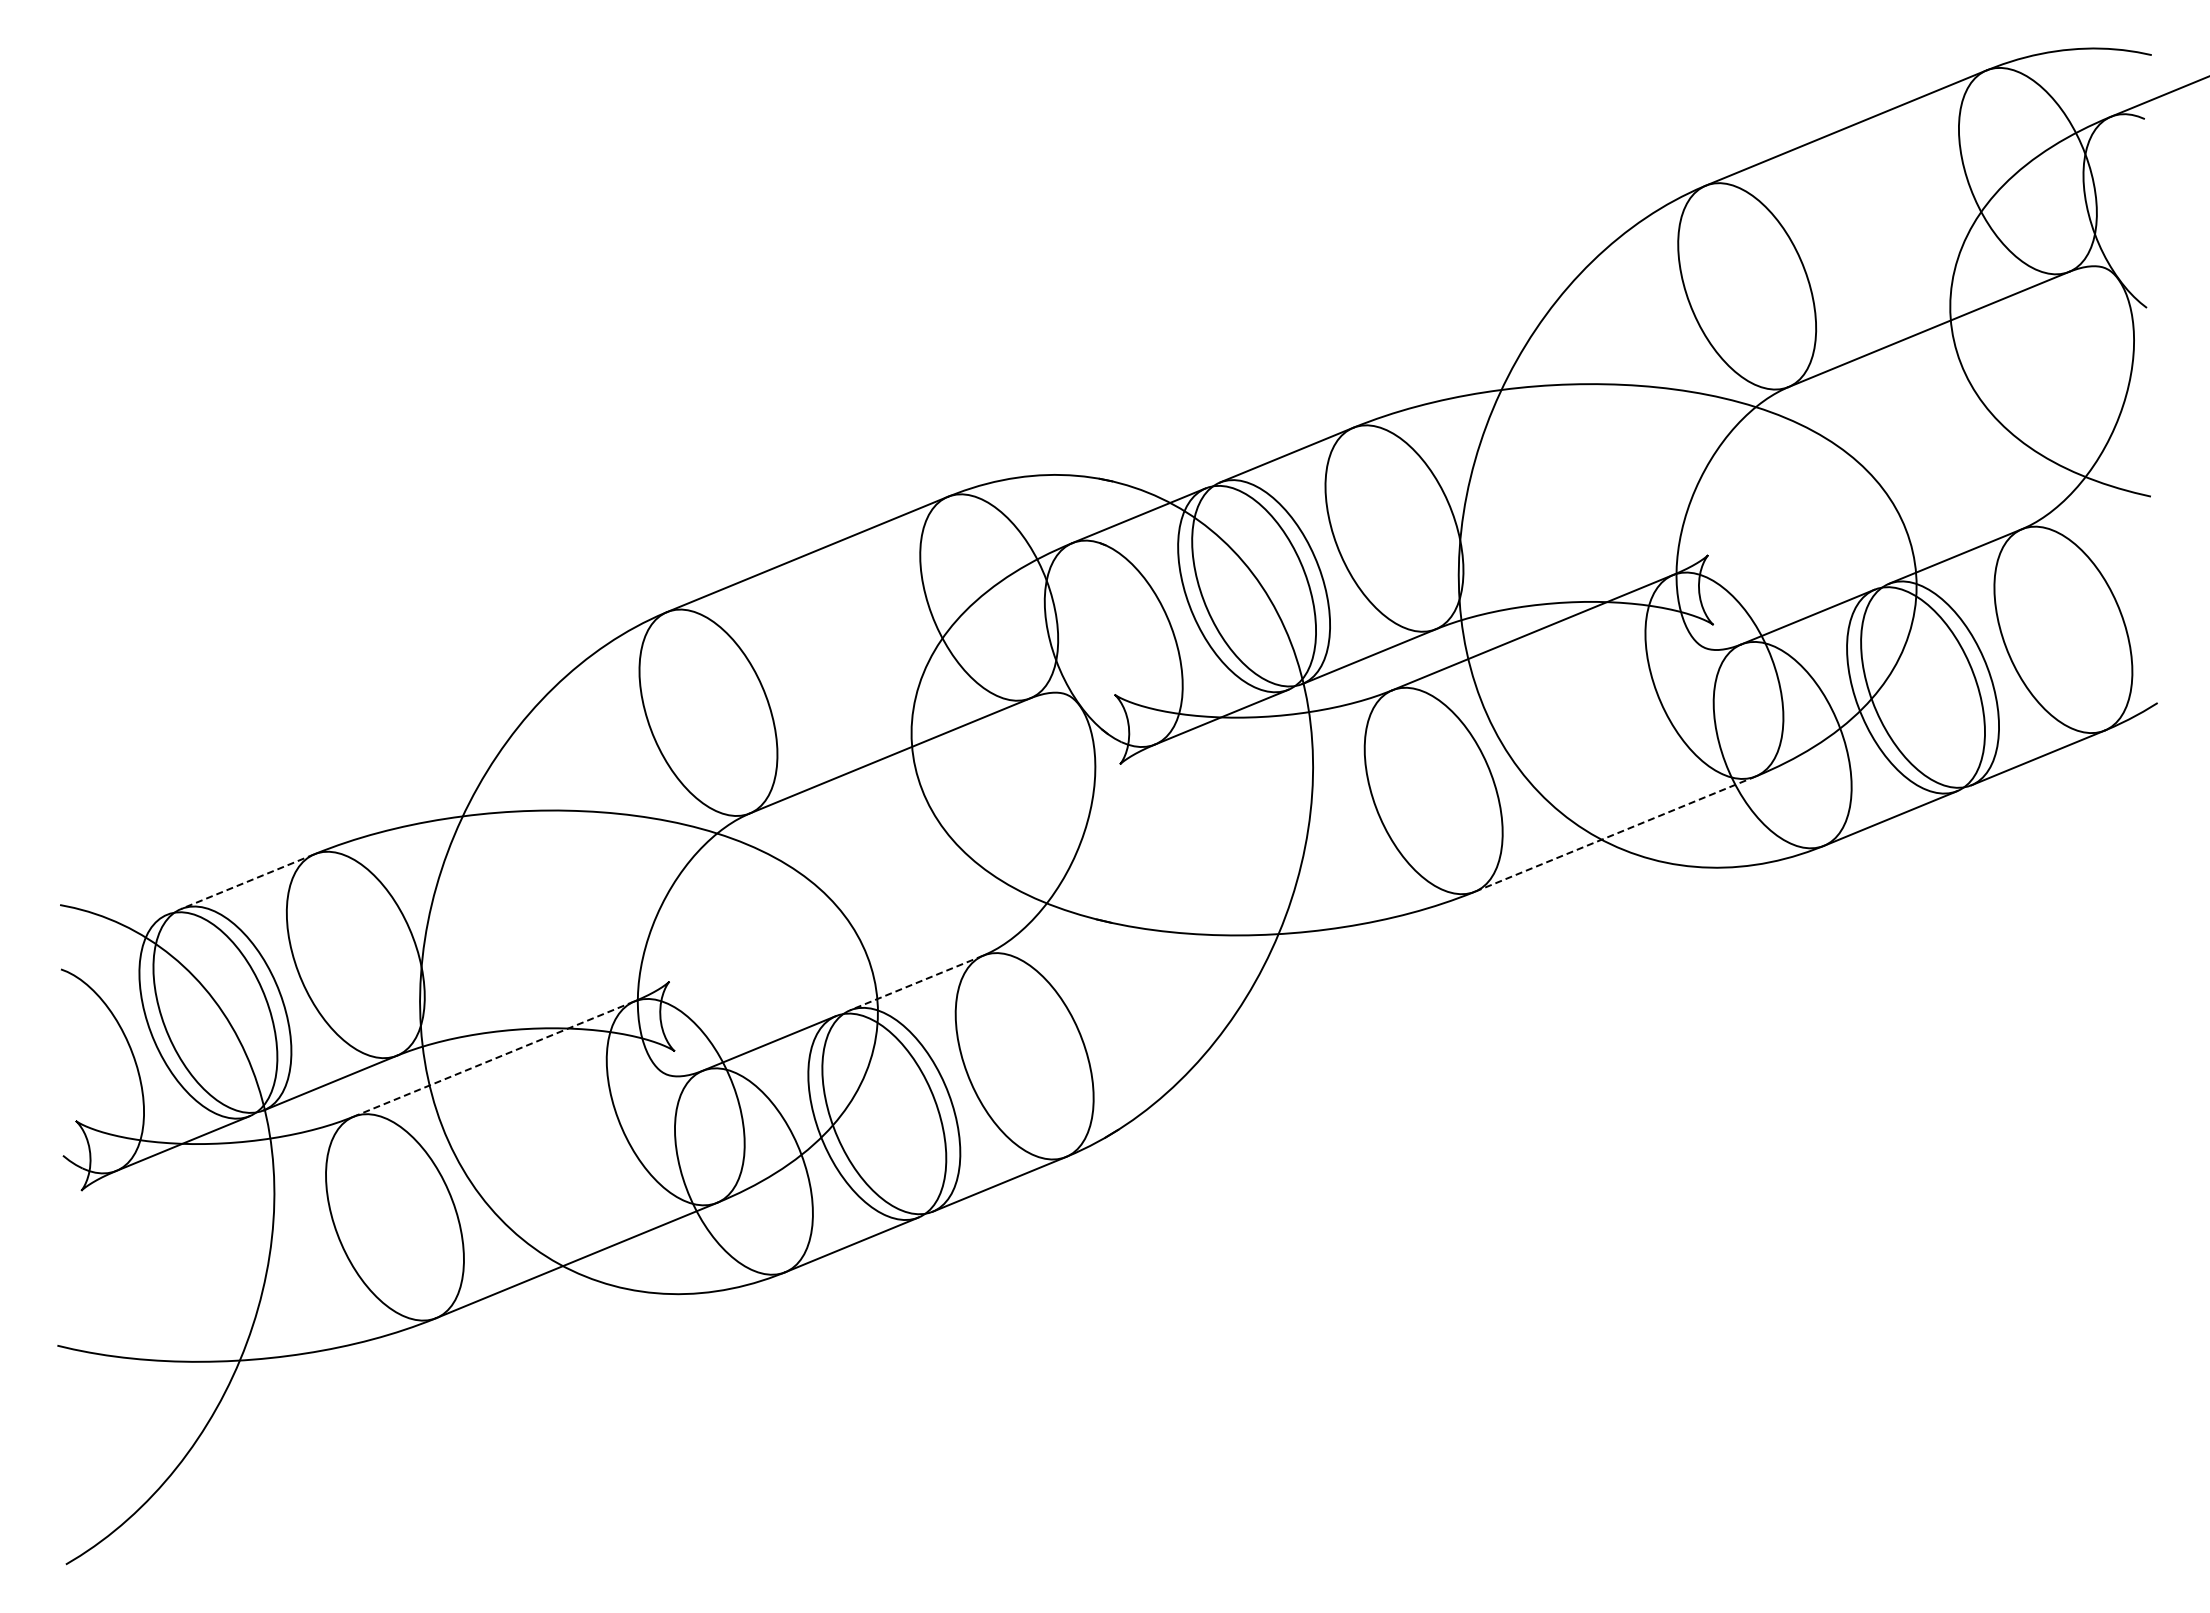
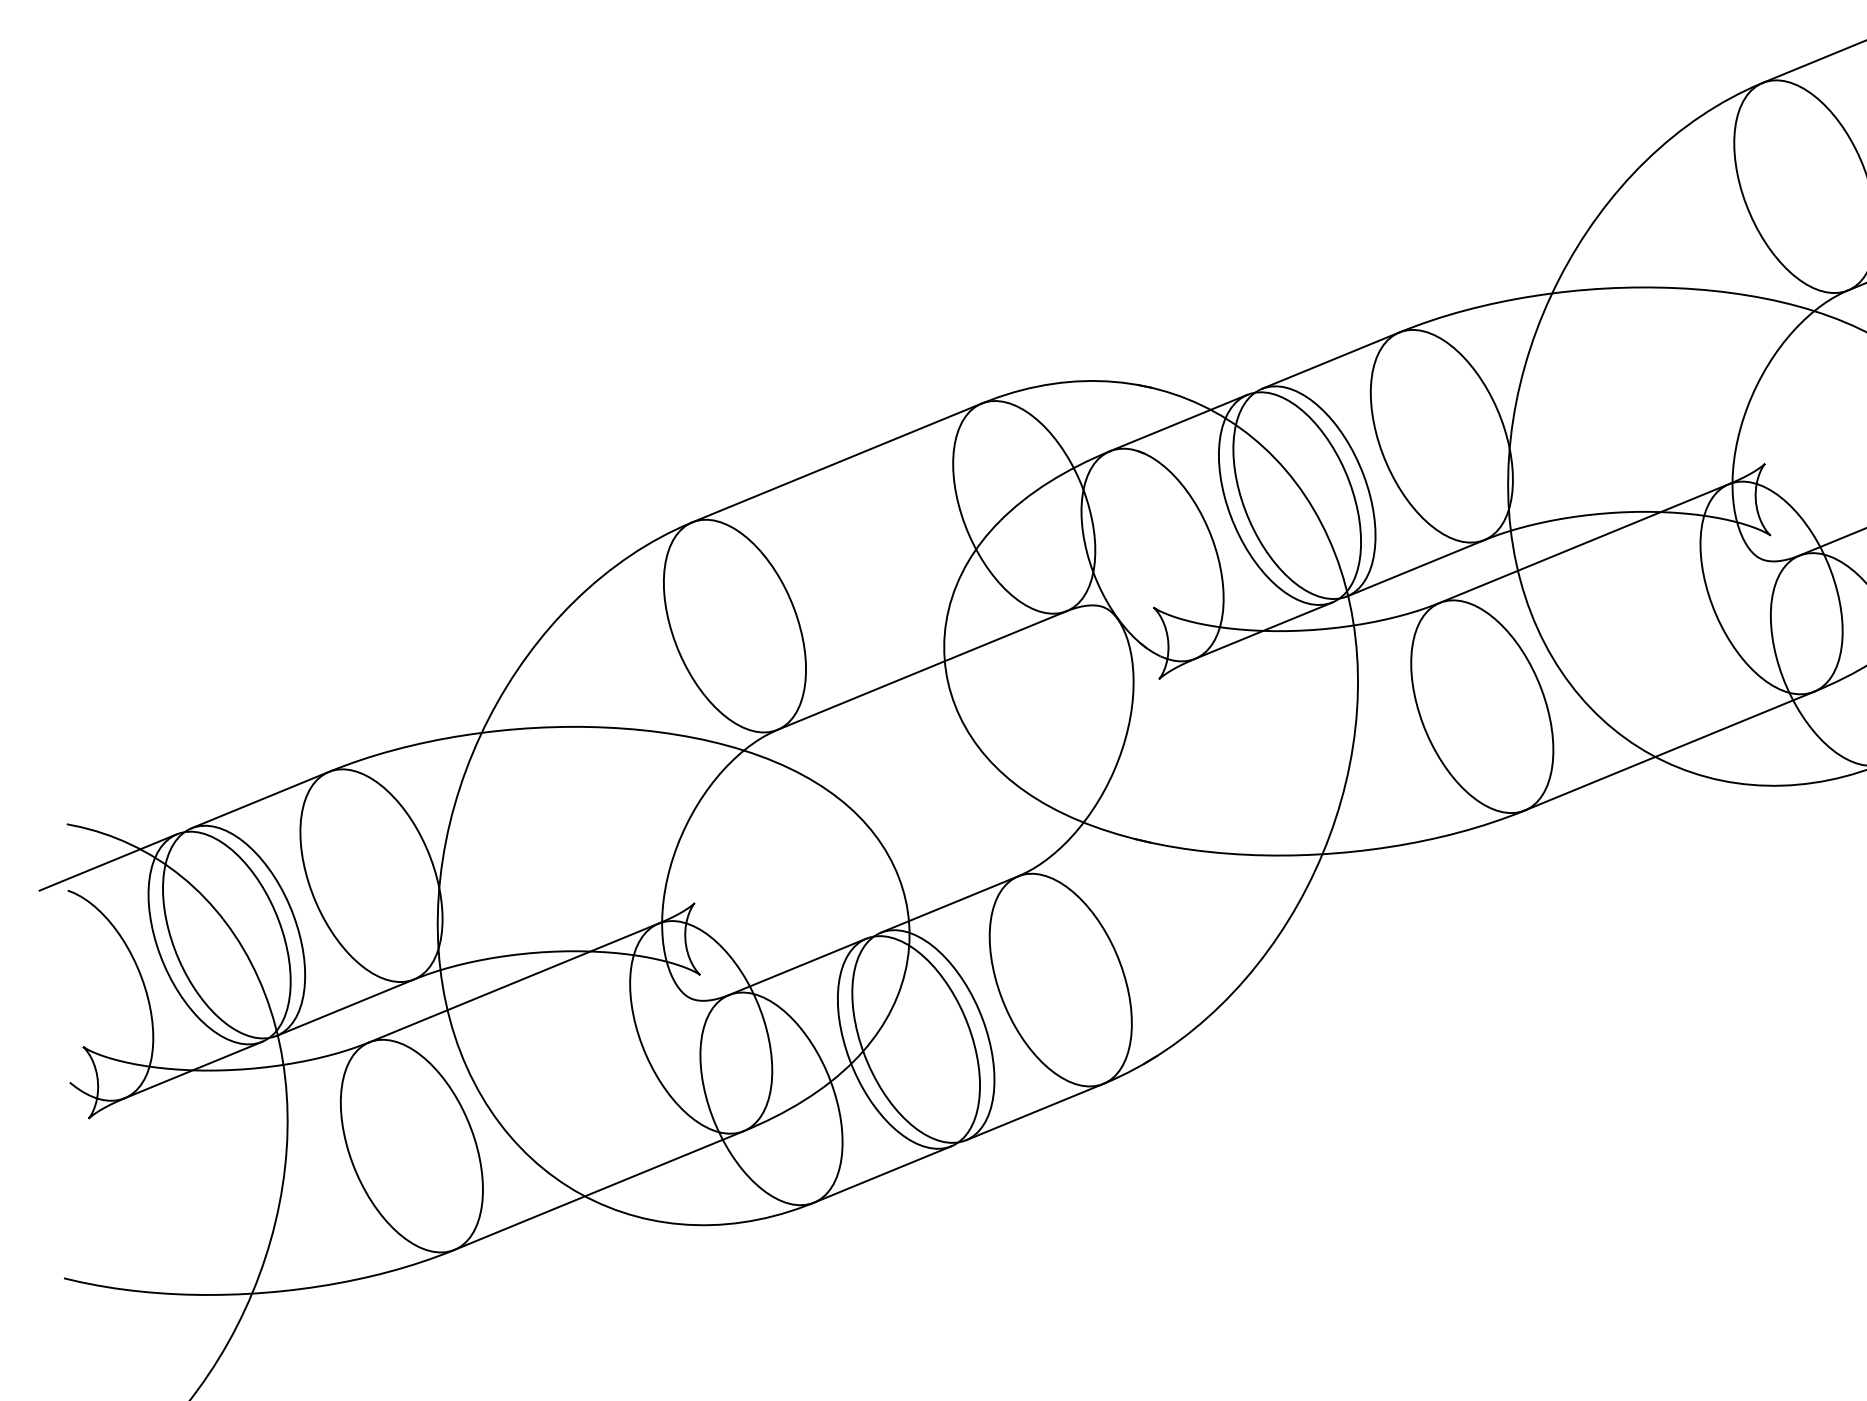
line: (1615, 834) -> (1669, 751), dashed -> solid
line: (247, 881) -> (259, 799), dashed -> solid
line: (100, 941) -> (108, 861), added
line: (916, 983) -> (949, 905), dashed -> solid
line: (494, 1059) -> (514, 983), dashed -> solid

